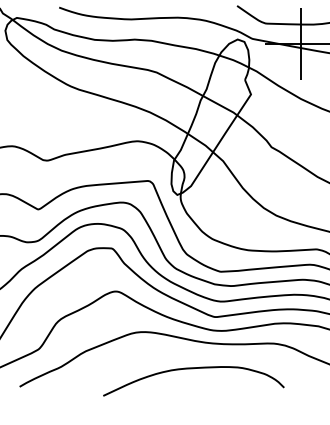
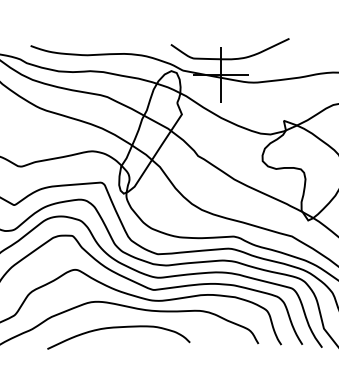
curve: (193, 369) -> (118, 328), moved

